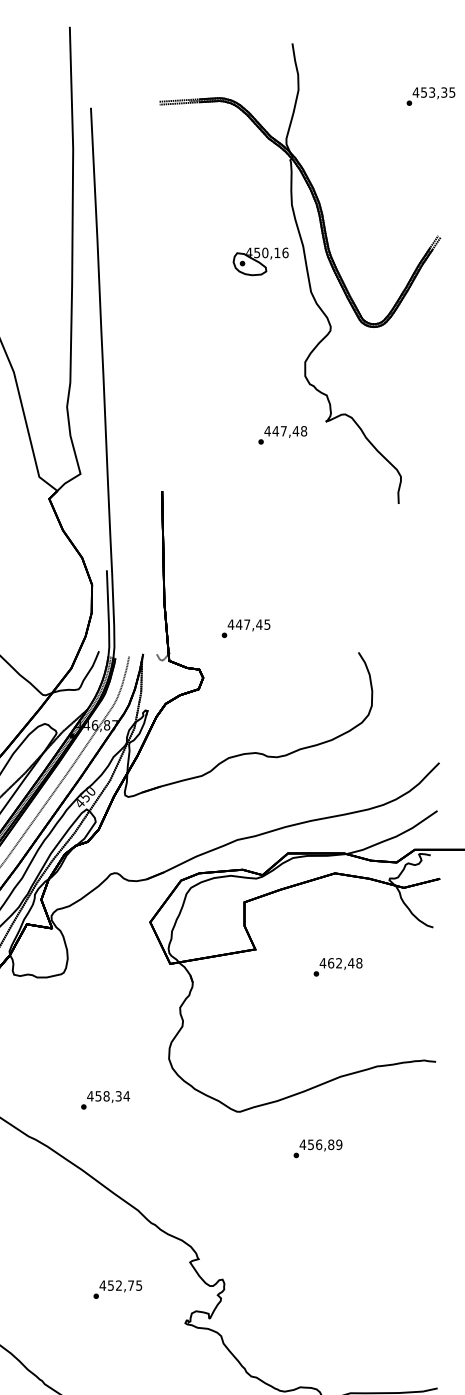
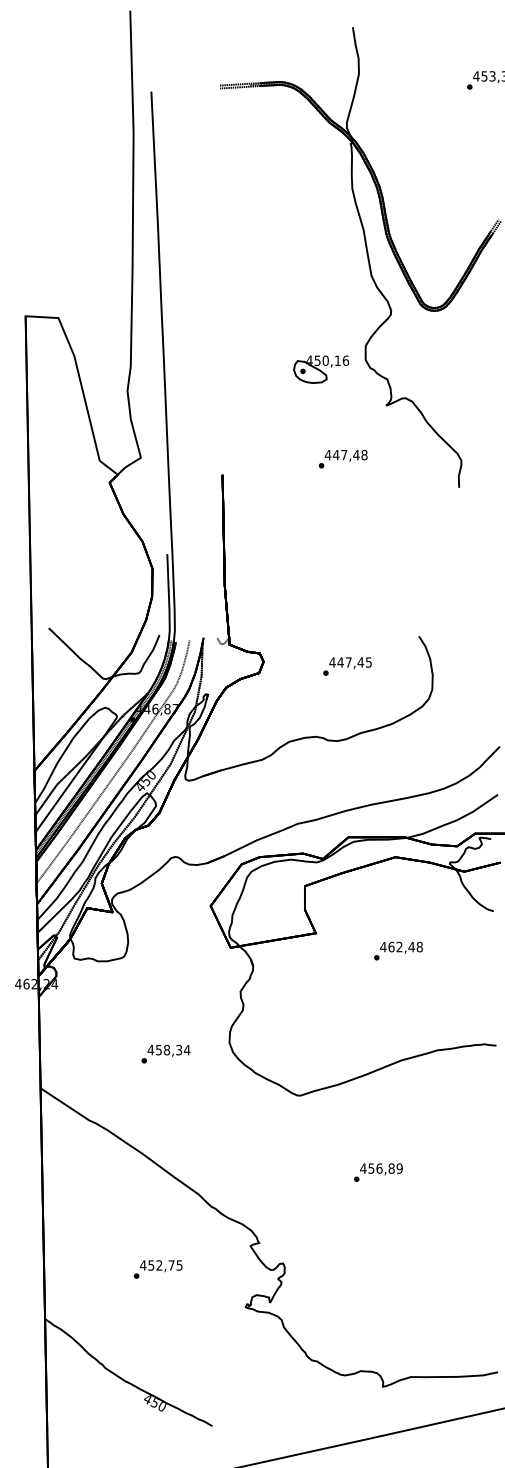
part: (261, 261) -> (321, 369), moved
text: (282, 434) -> (342, 458), moved
text: (246, 628) -> (347, 666), moved
text: (105, 1099) -> (165, 1053), moved
text: (318, 1148) -> (378, 1172), moved
text: (118, 1289) -> (158, 1269), moved

